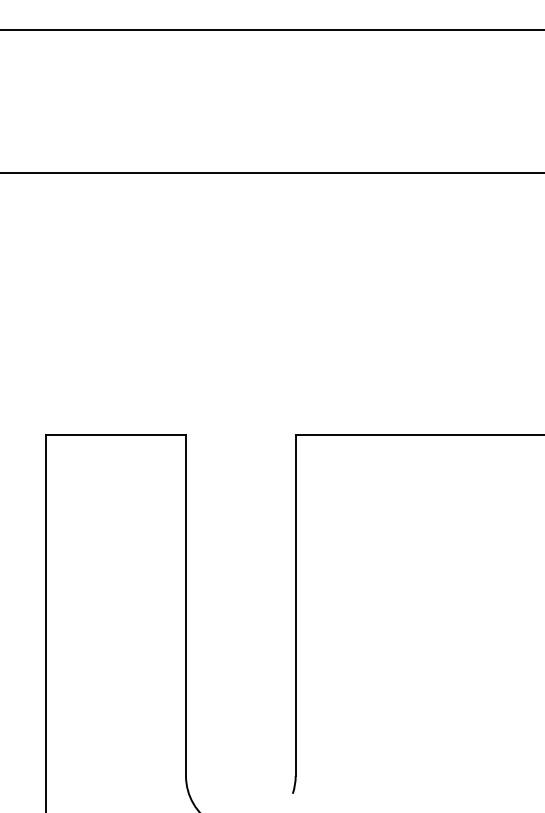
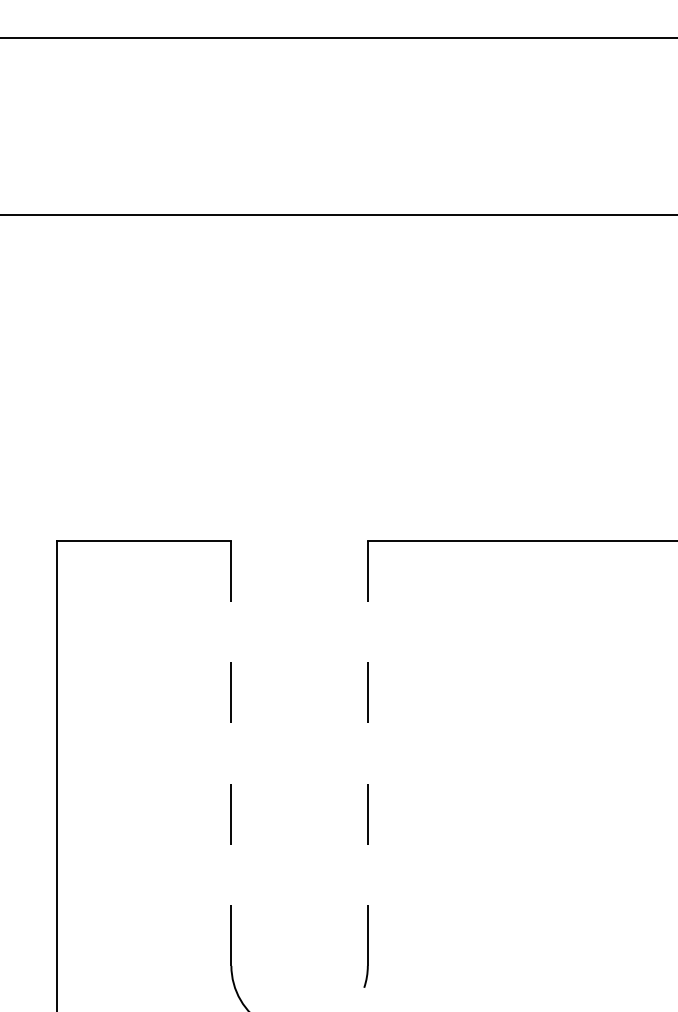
line: (295, 604) -> (367, 752), solid -> dashed
line: (186, 605) -> (231, 753), solid -> dashed

